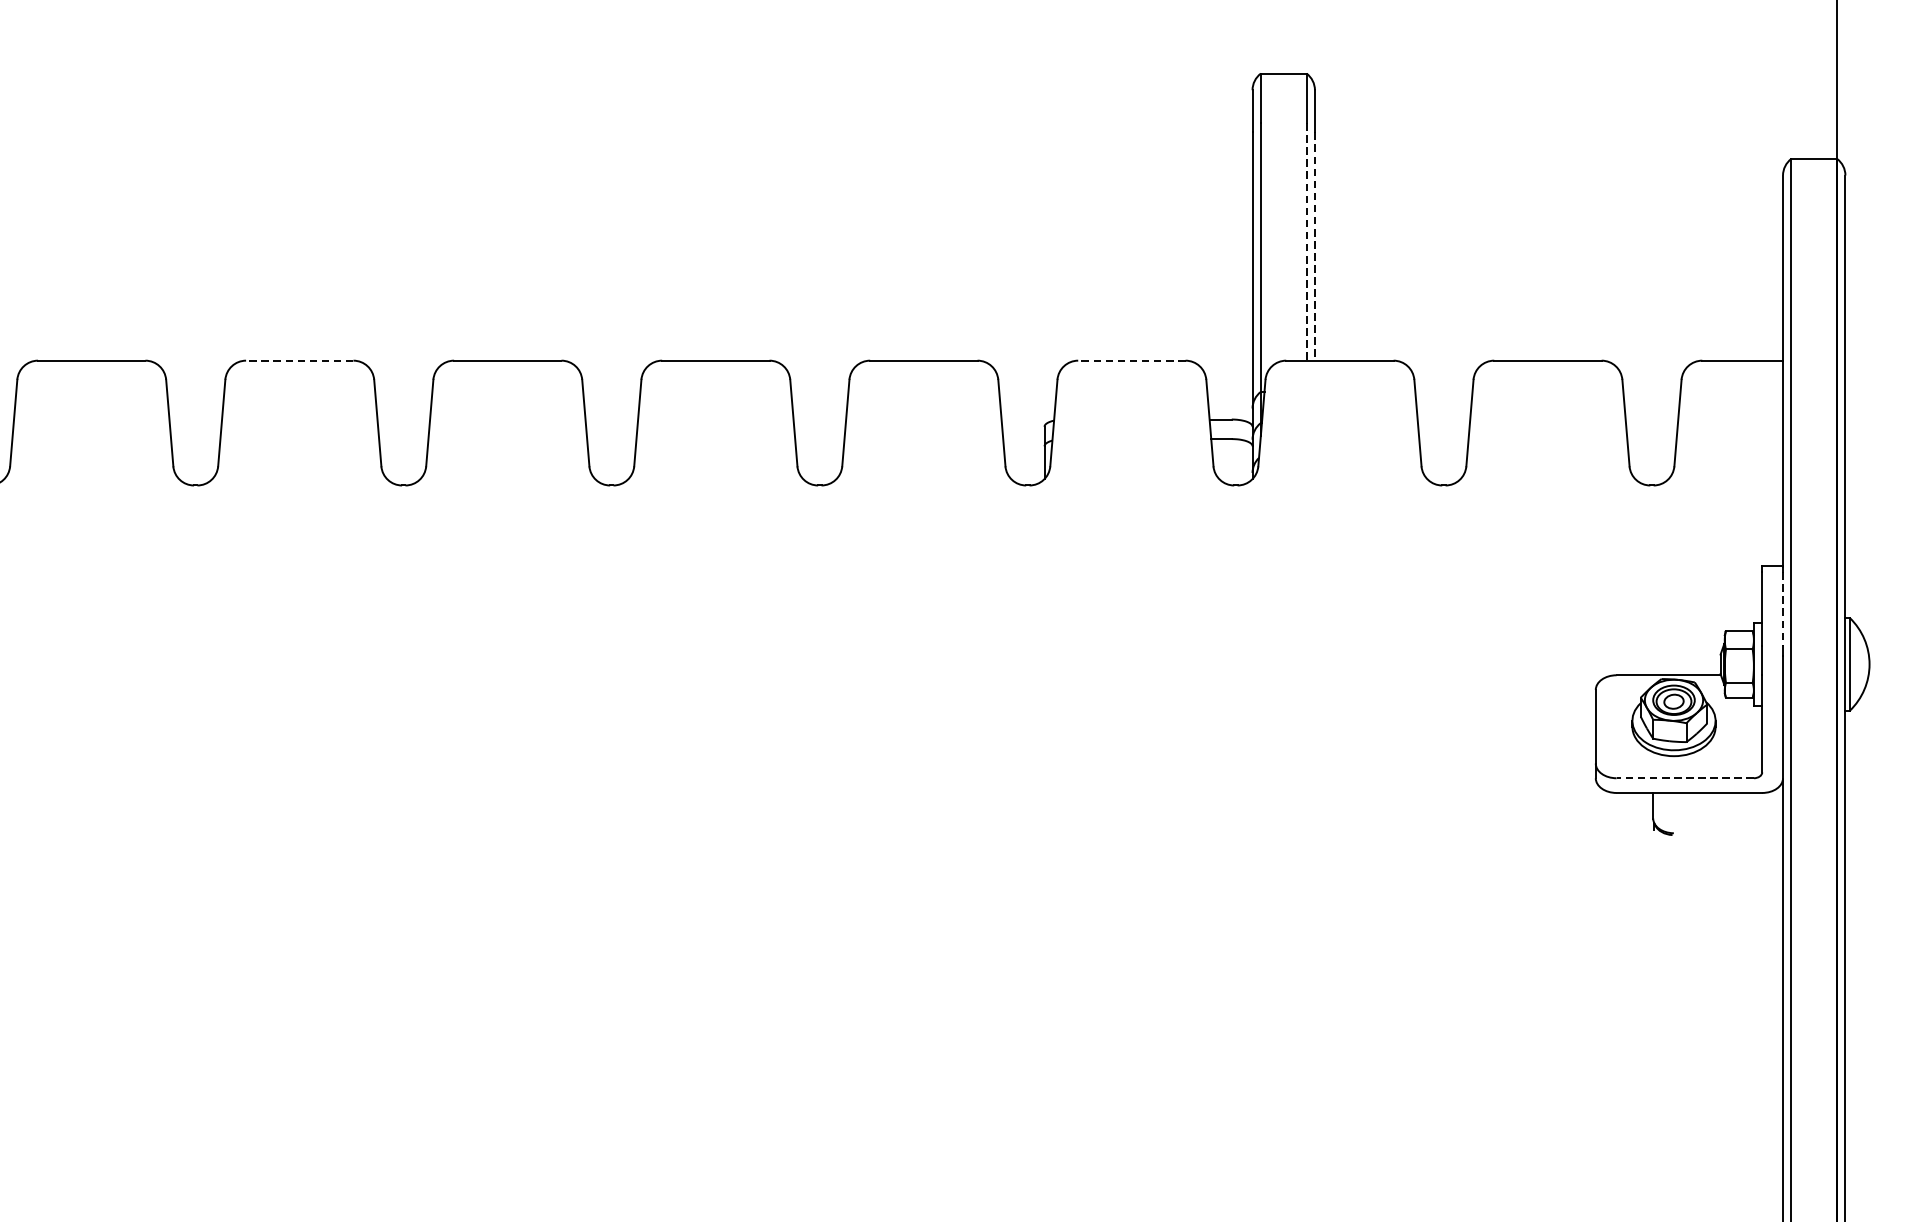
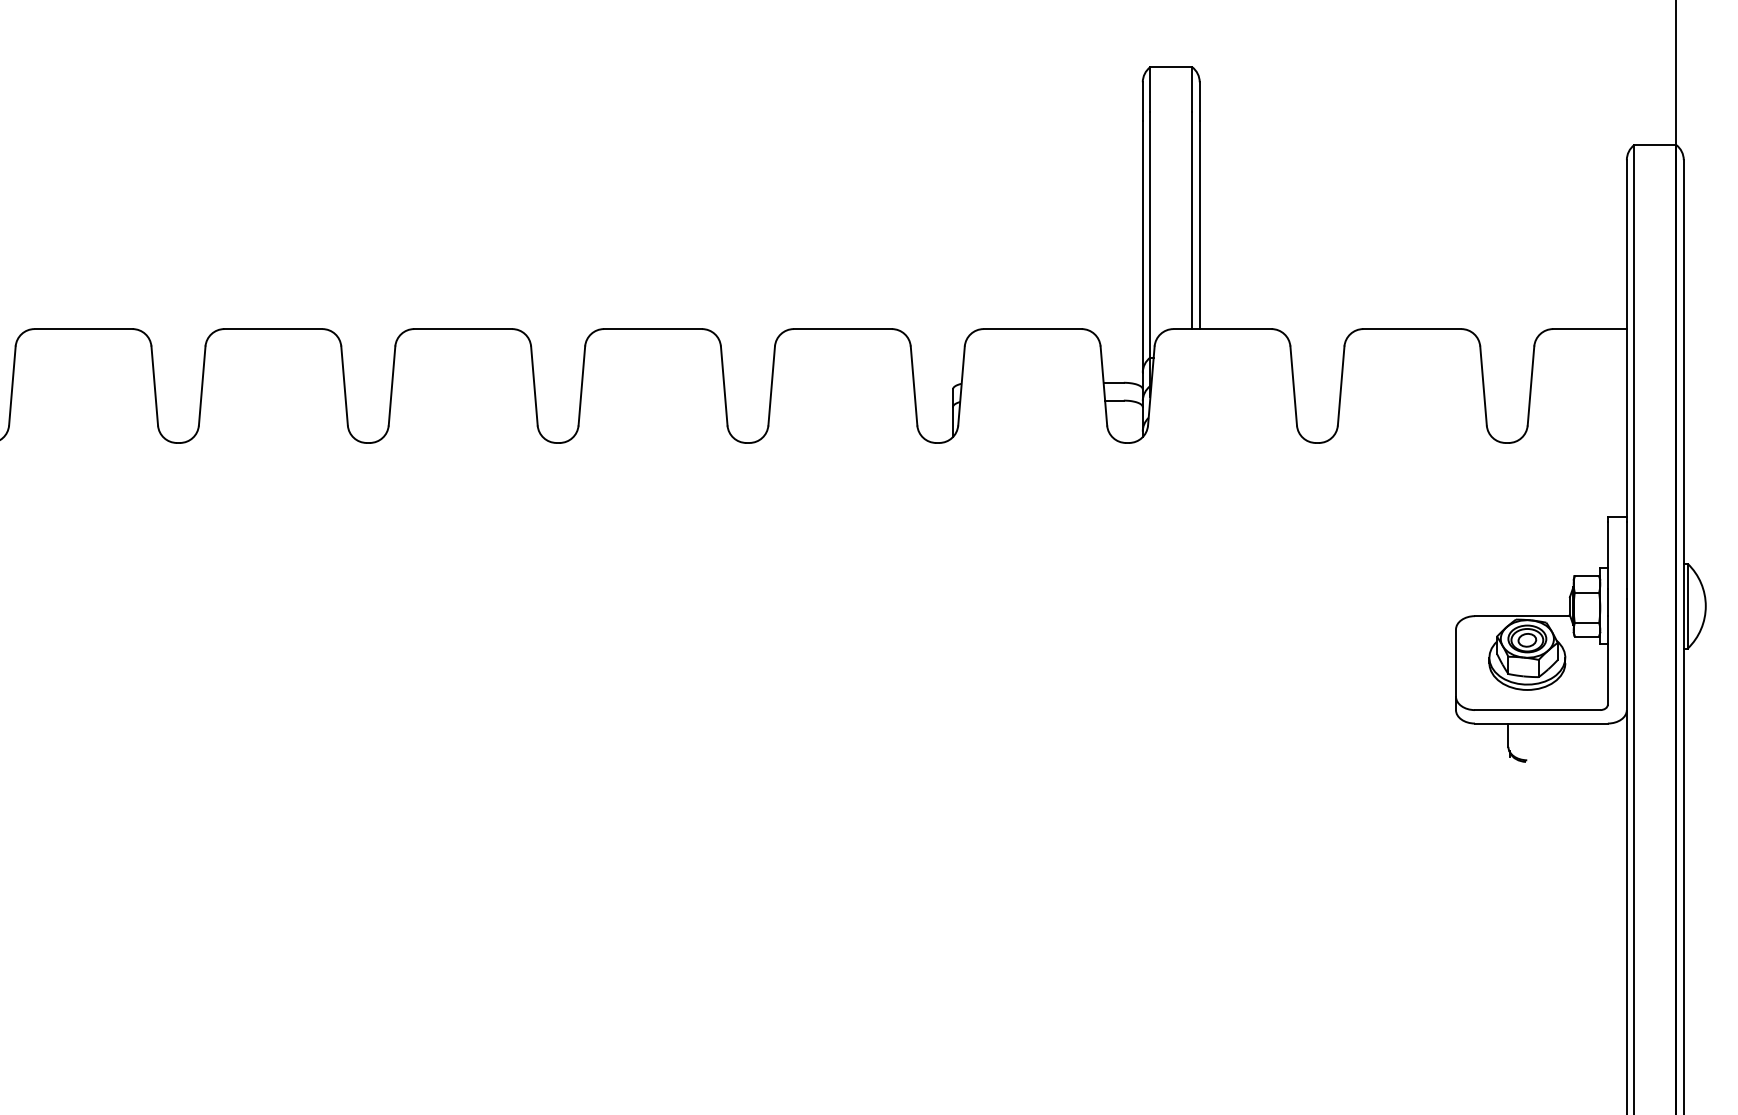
line: (1307, 242) -> (1192, 221), dashed -> solid
line: (1314, 247) -> (1199, 225), dashed -> solid
line: (299, 361) -> (273, 329), dashed -> solid
line: (1131, 361) -> (1032, 329), dashed -> solid
line: (1782, 608) -> (1626, 555), dashed -> solid
line: (1685, 778) -> (1537, 710), dashed -> solid

